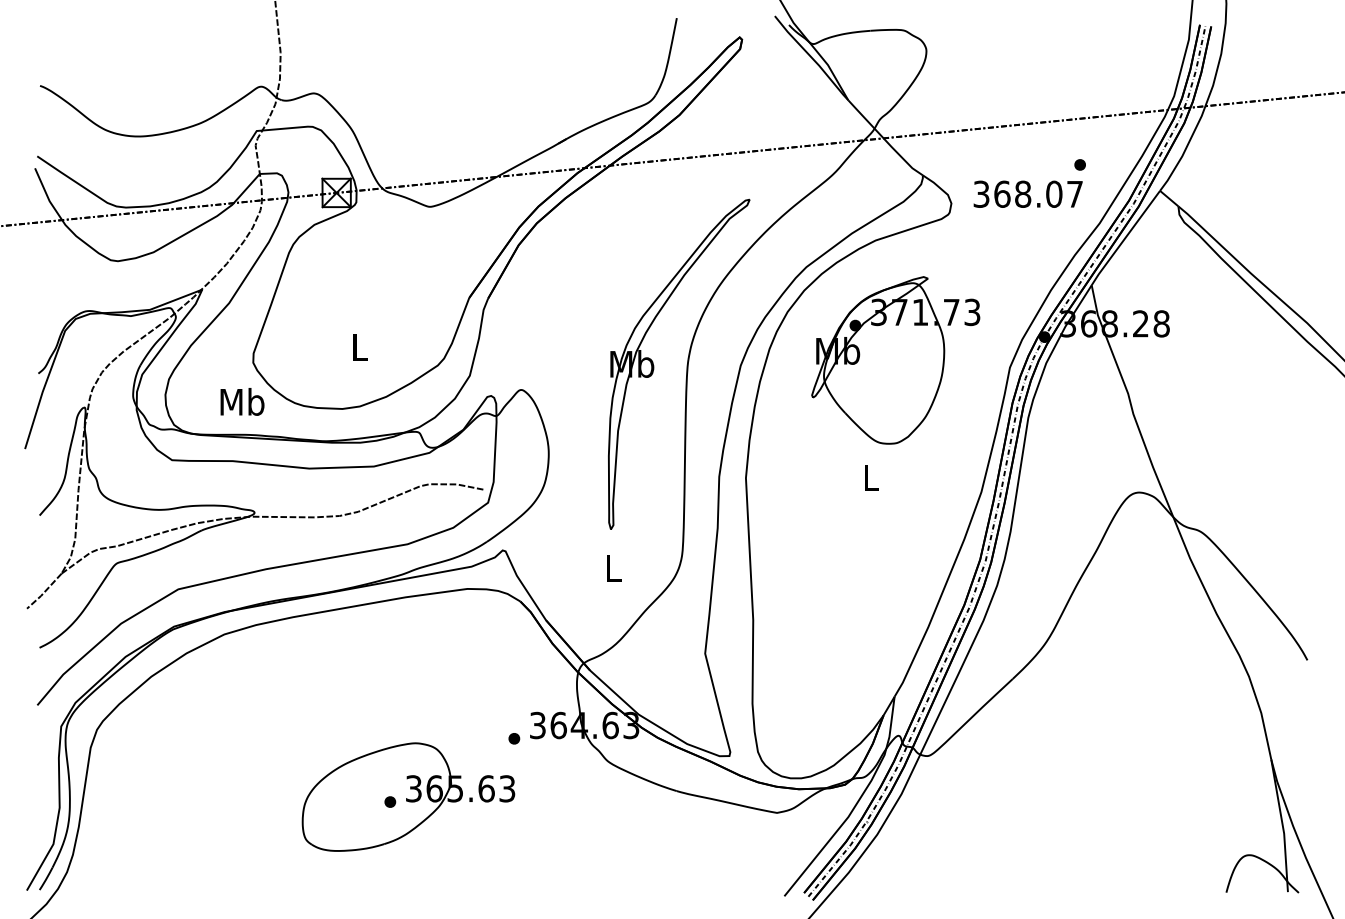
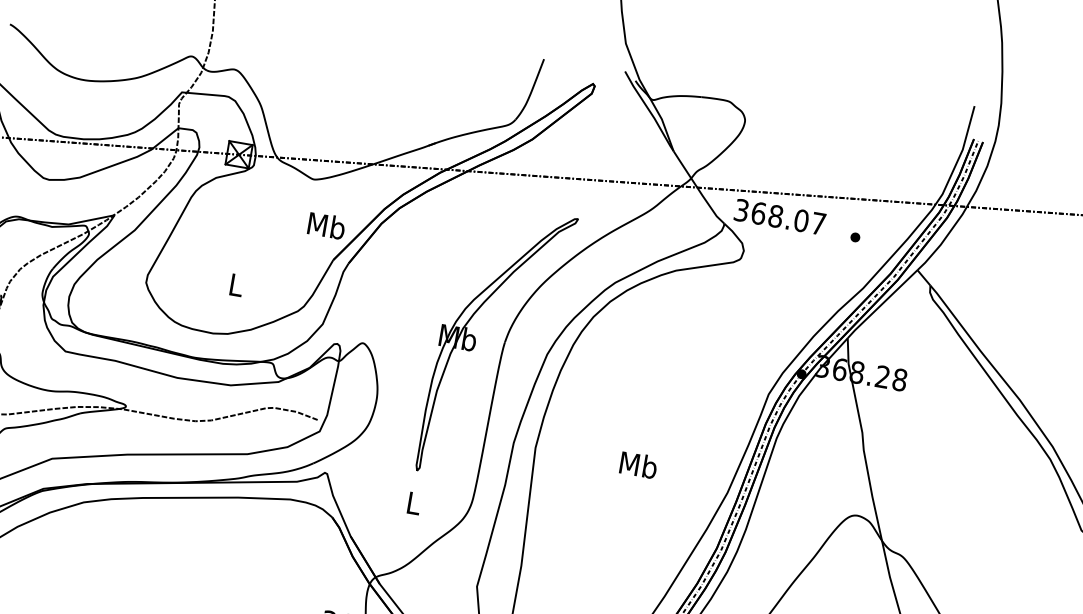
text: (1027, 193) -> (779, 216), moved
part: (895, 360) -> (675, 372), removed
text: (242, 401) -> (326, 225), moved
text: (871, 477) -> (639, 465), L -> Mb

